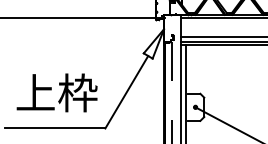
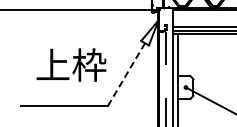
text: (57, 92) -> (71, 64), moved
line: (126, 92) -> (126, 74), solid -> dashed

